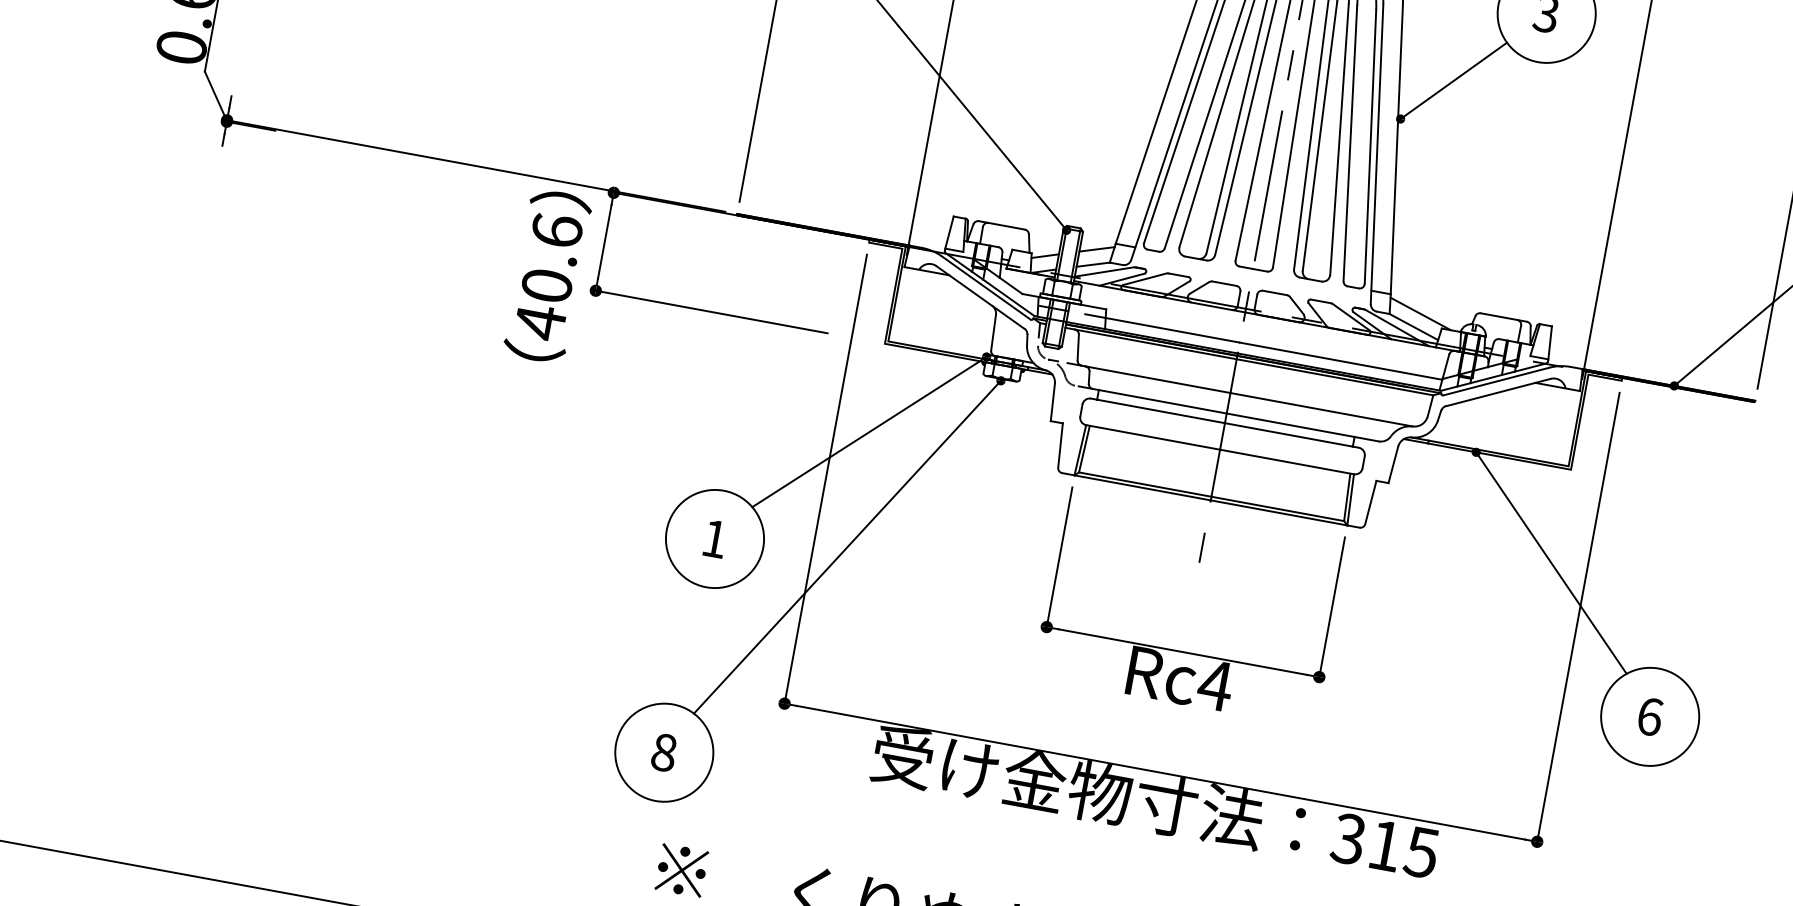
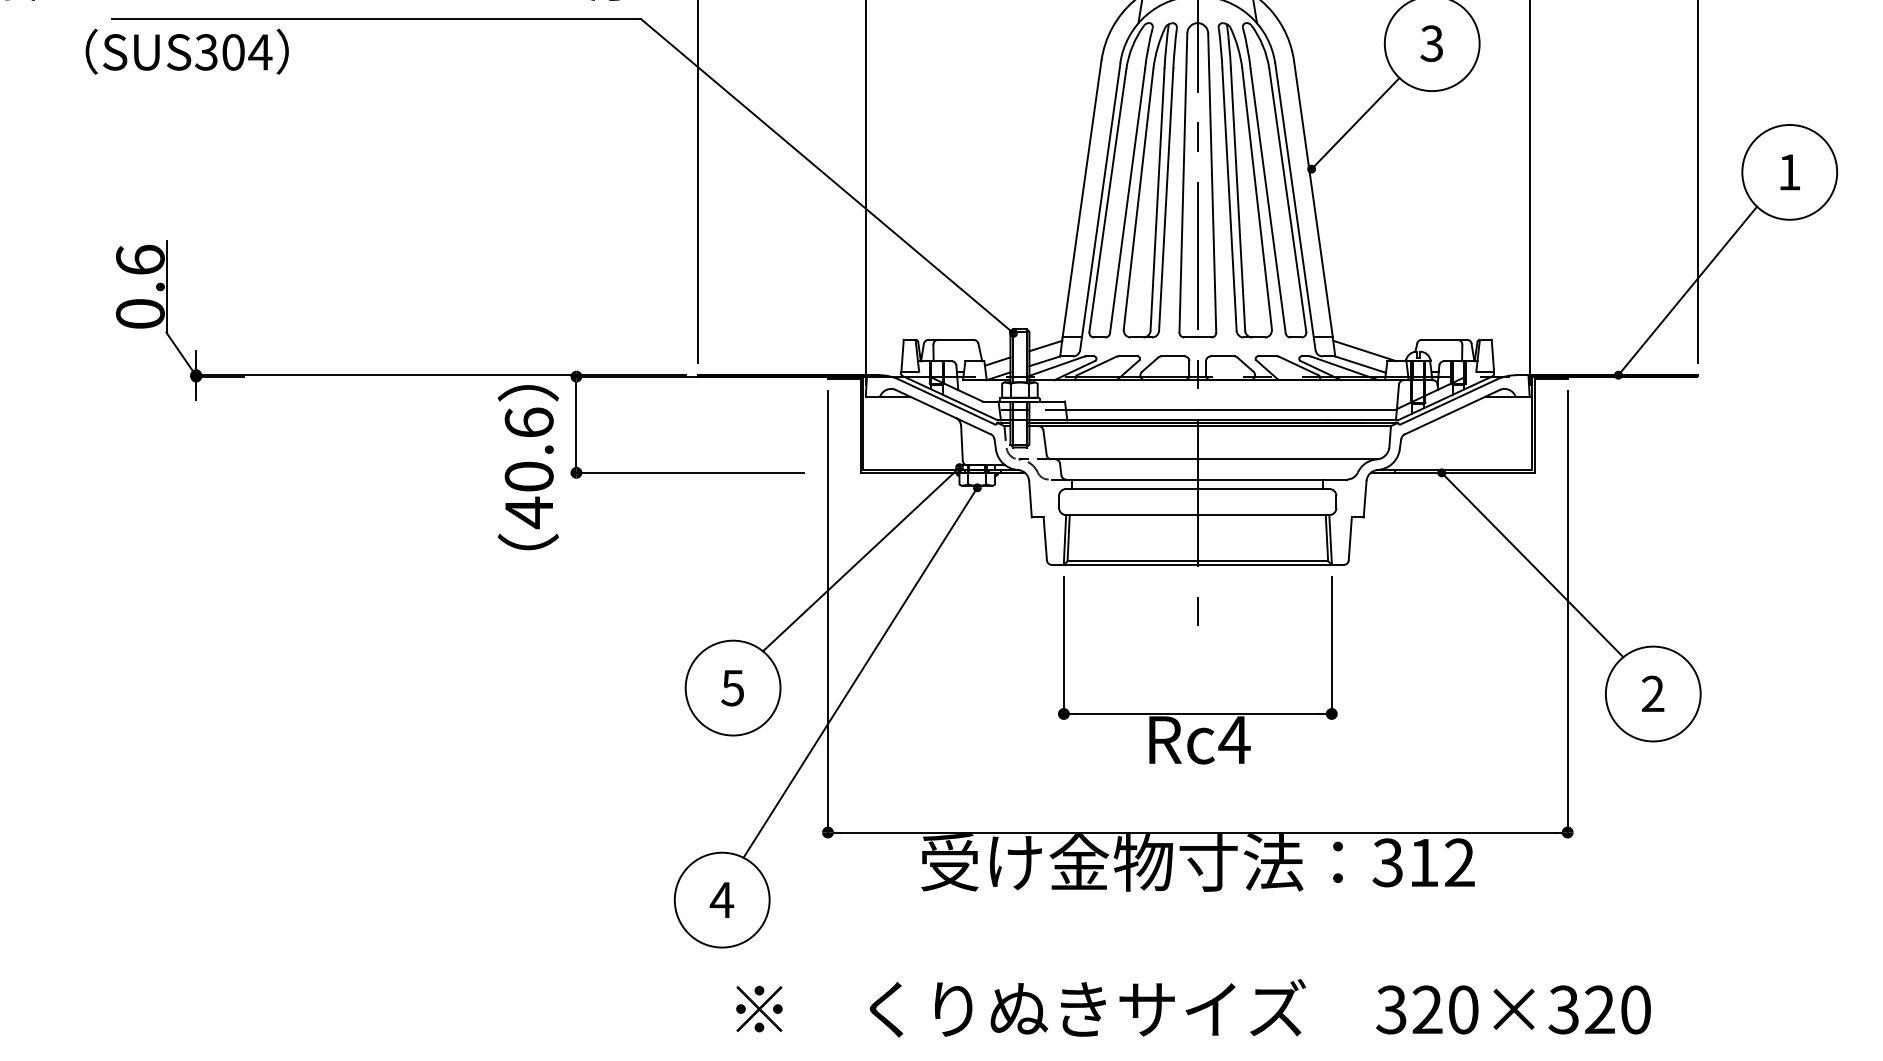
text: (714, 539) -> (732, 688), 1 -> 5
text: (1650, 716) -> (1653, 693), 6 -> 2
text: (663, 751) -> (721, 899), 8 -> 4
text: (1421, 852) -> (1459, 862), 315 -> 312

